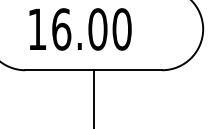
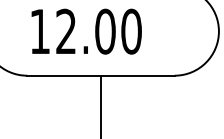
text: (61, 29) -> (66, 31), 16.00 -> 12.00

